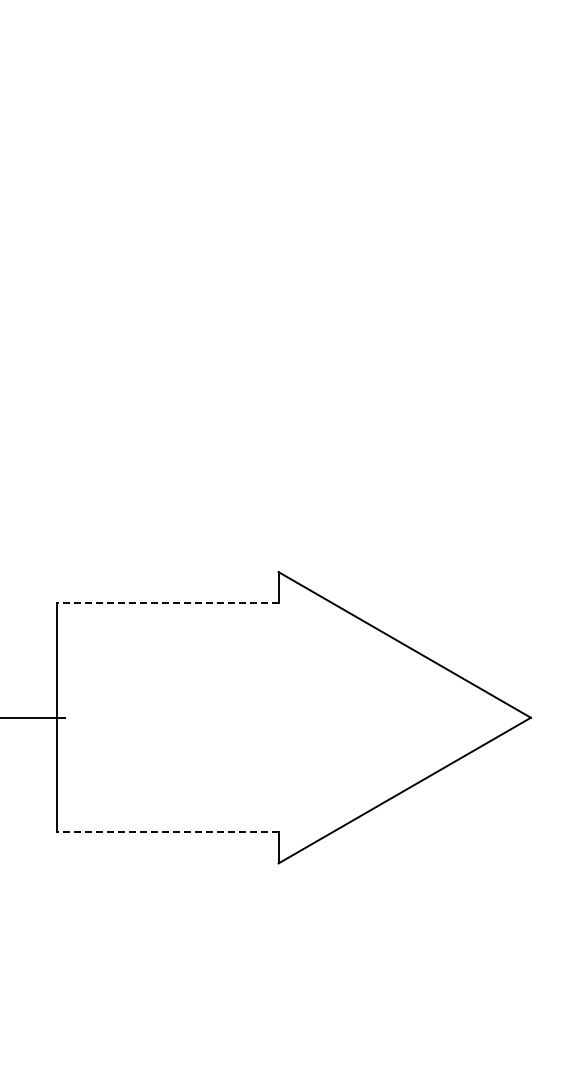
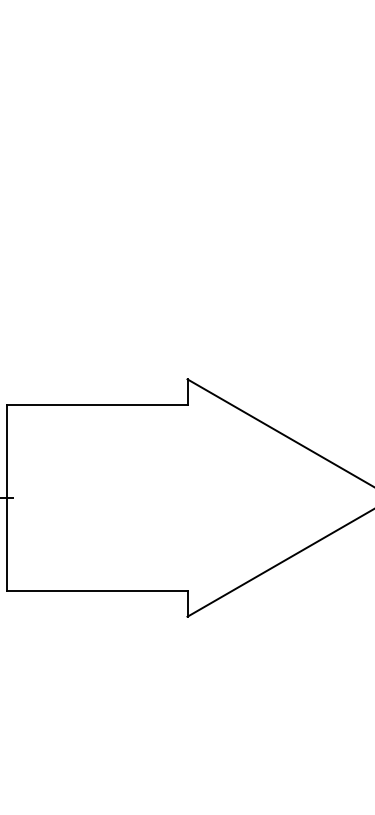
line: (167, 603) -> (97, 404), dashed -> solid
line: (167, 832) -> (97, 591), dashed -> solid

